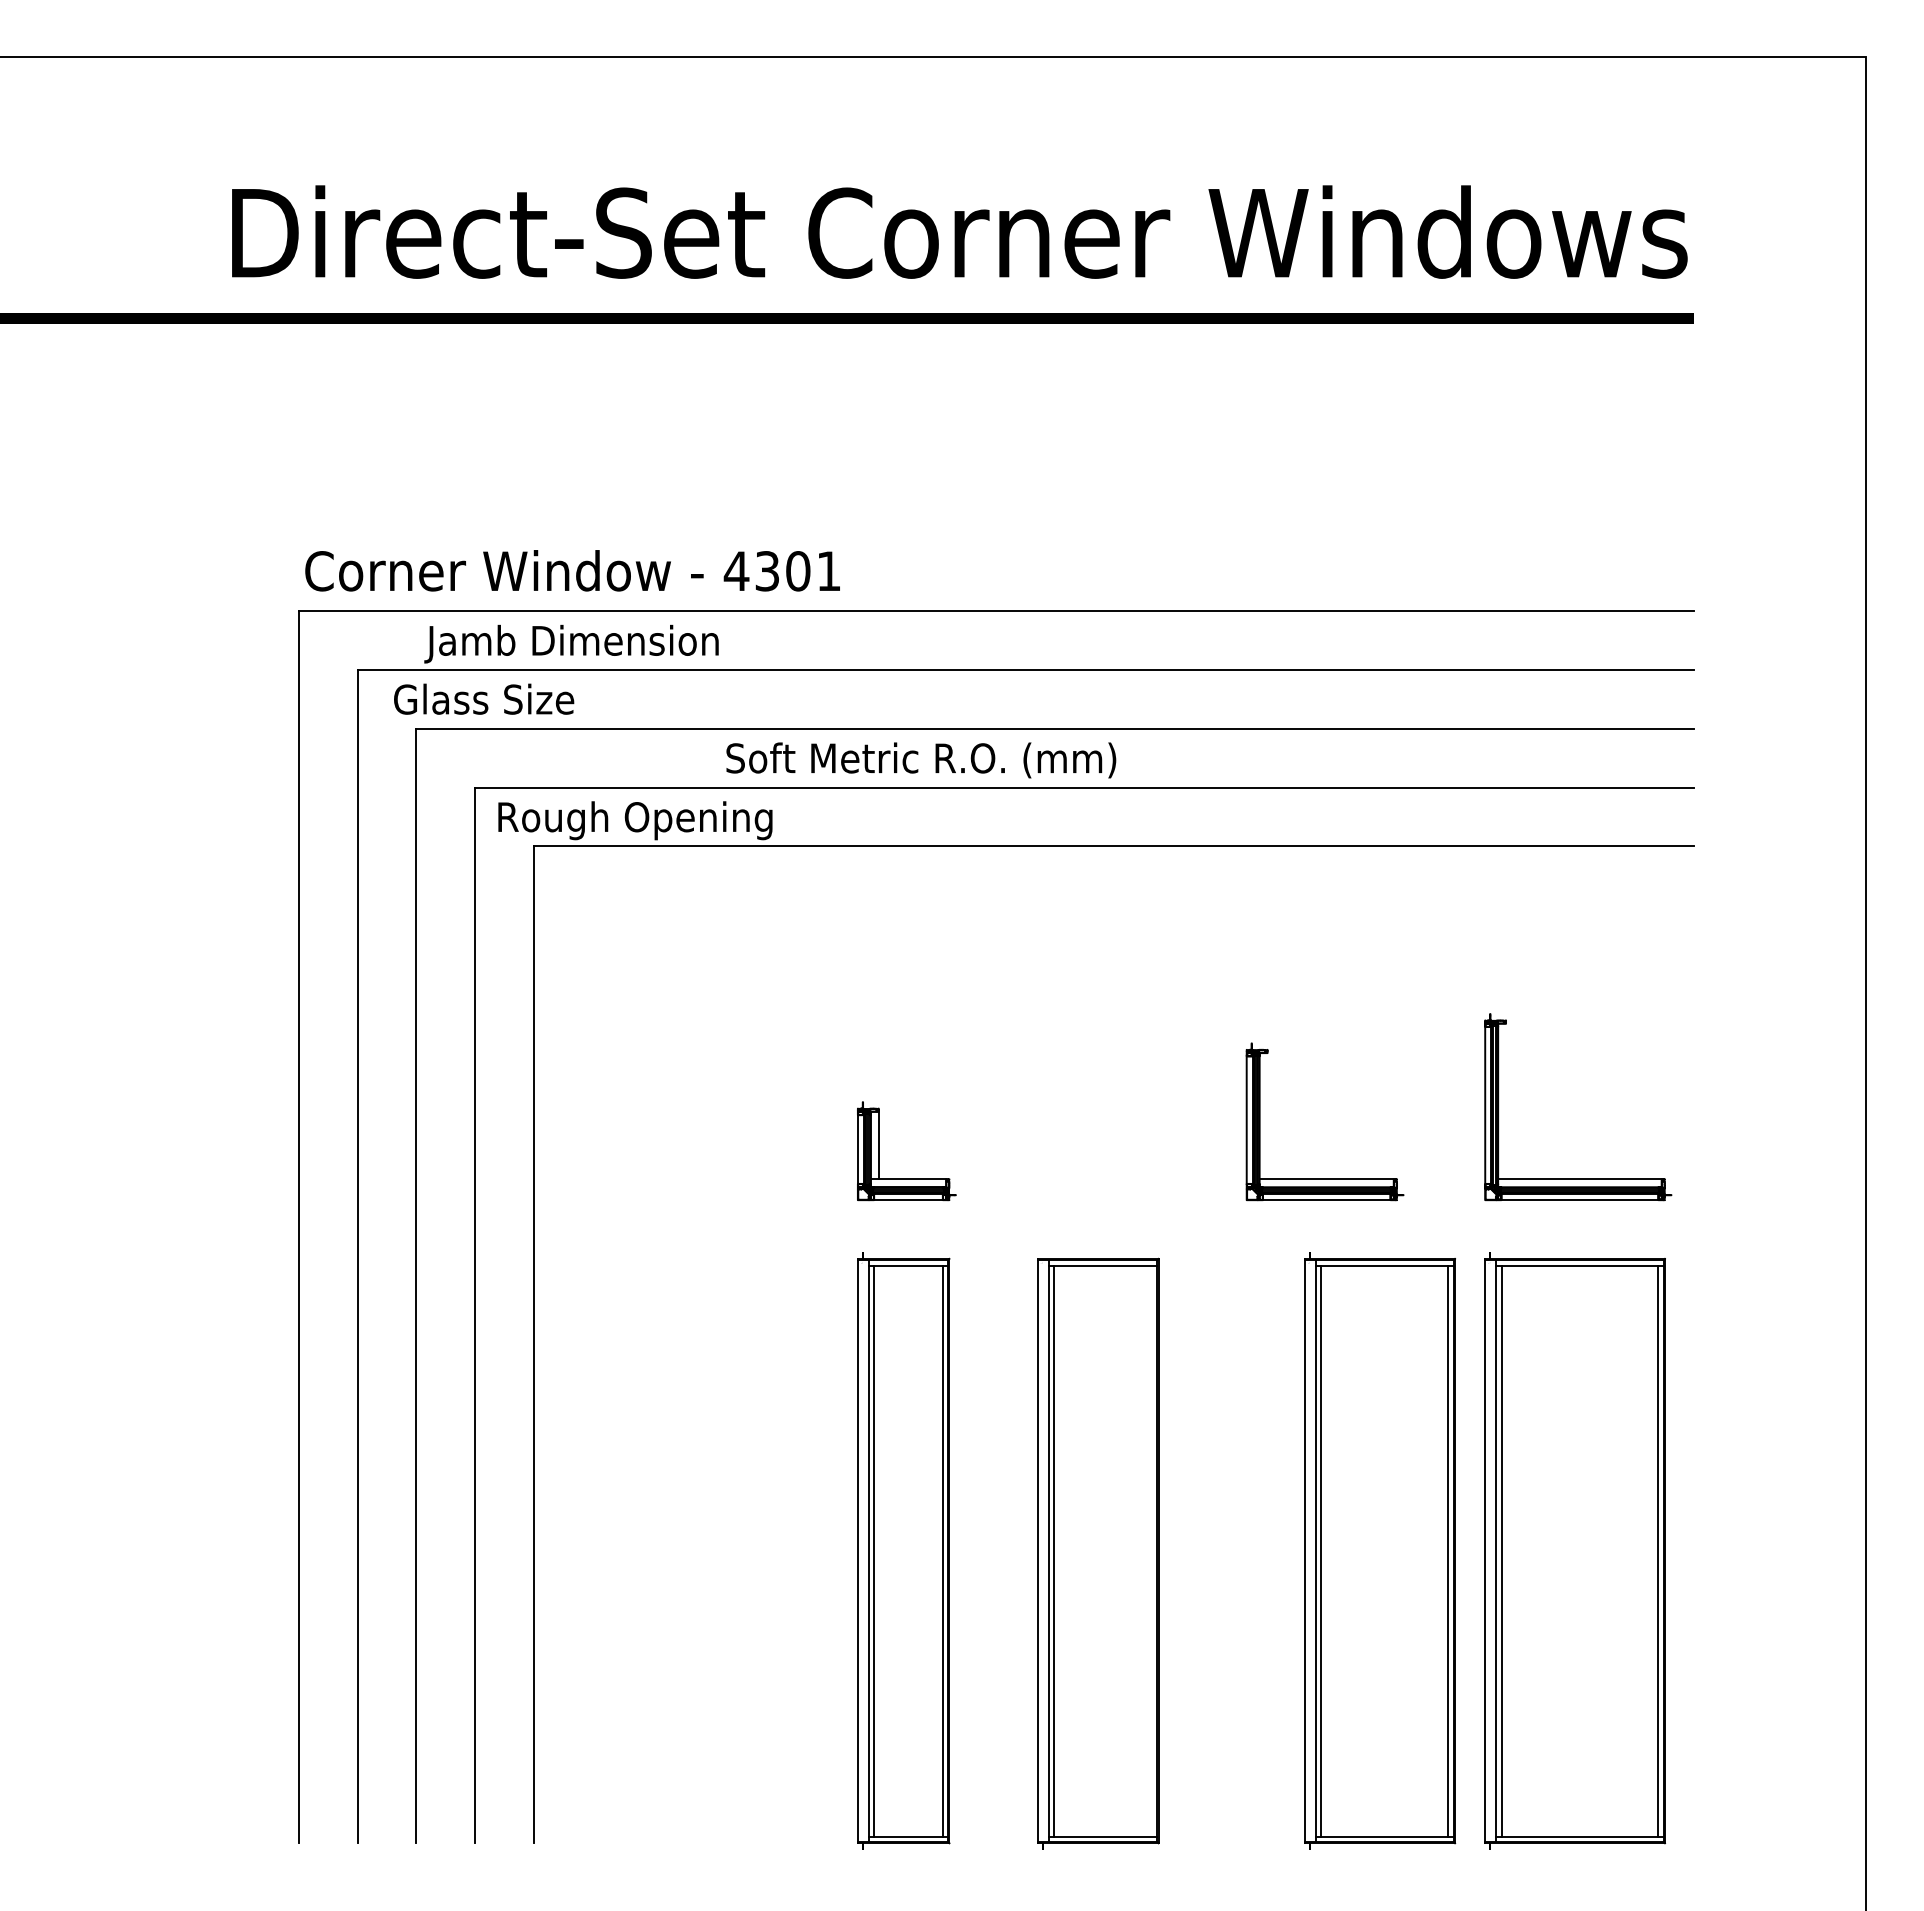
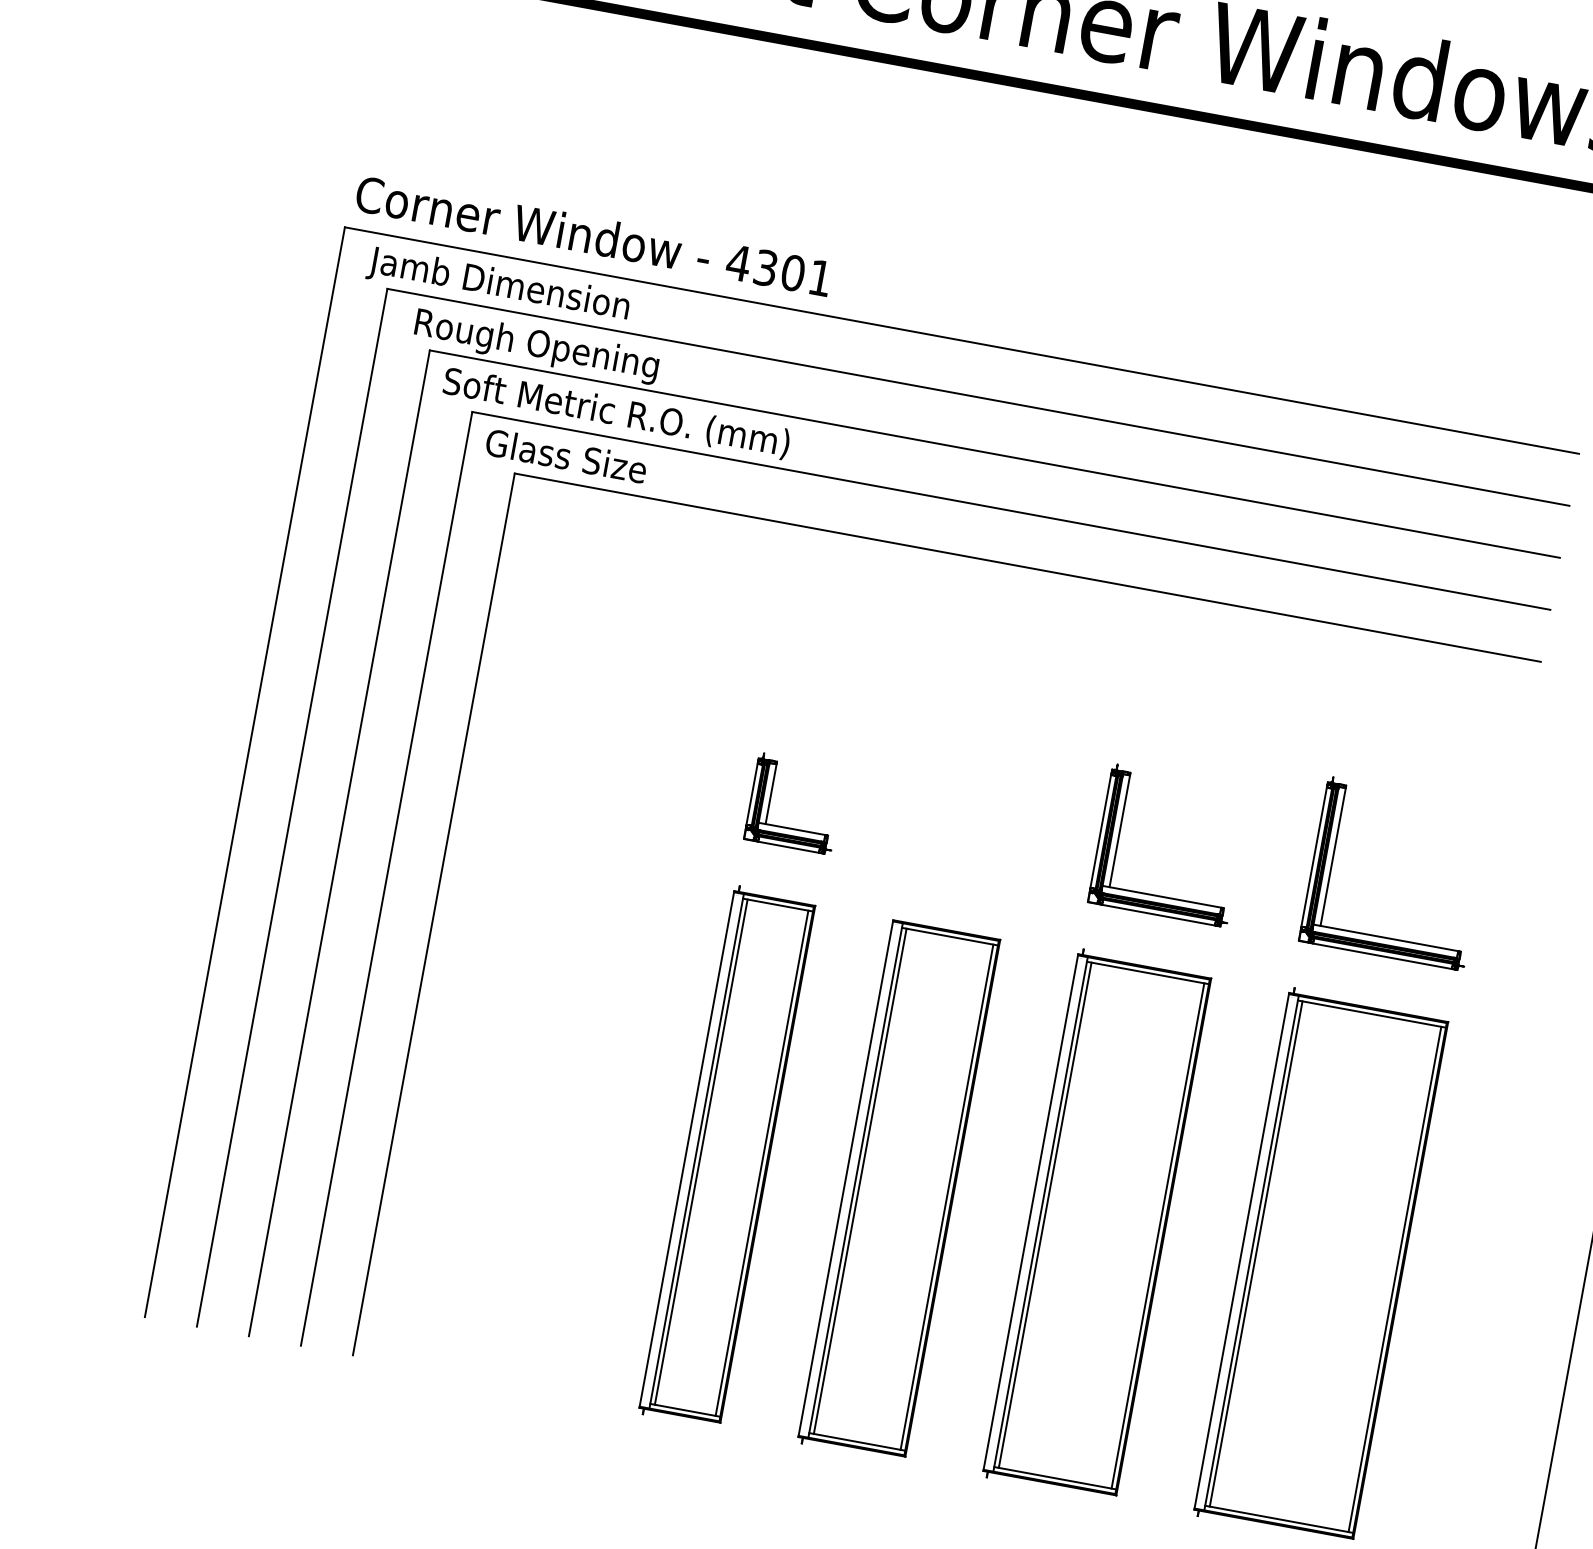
text: (571, 643) -> (498, 285), moved
text: (531, 702) -> (535, 345), Glass Size -> Rough Opening
text: (921, 760) -> (616, 413), moved
text: (634, 820) -> (607, 466), Rough Opening -> Glass Size
line: (1506, 1101) -> (1333, 857), added
line: (1267, 1116) -> (1119, 831), added
line: (1151, 1550) -> (946, 1196), added
part: (1380, 1550) -> (1097, 1224), moved

